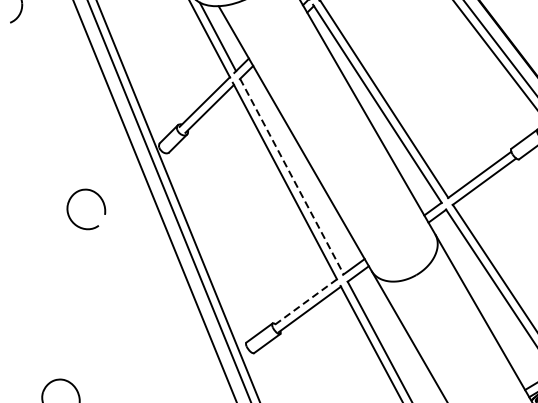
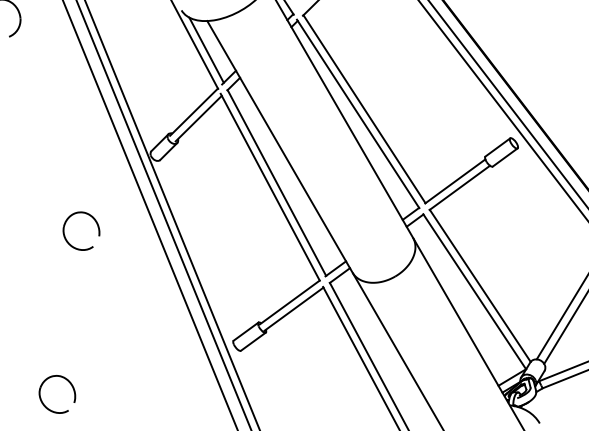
line: (292, 177) -> (277, 183), dashed -> solid
part: (101, 200) -> (95, 222), moved
line: (305, 302) -> (289, 302), dashed -> solid

